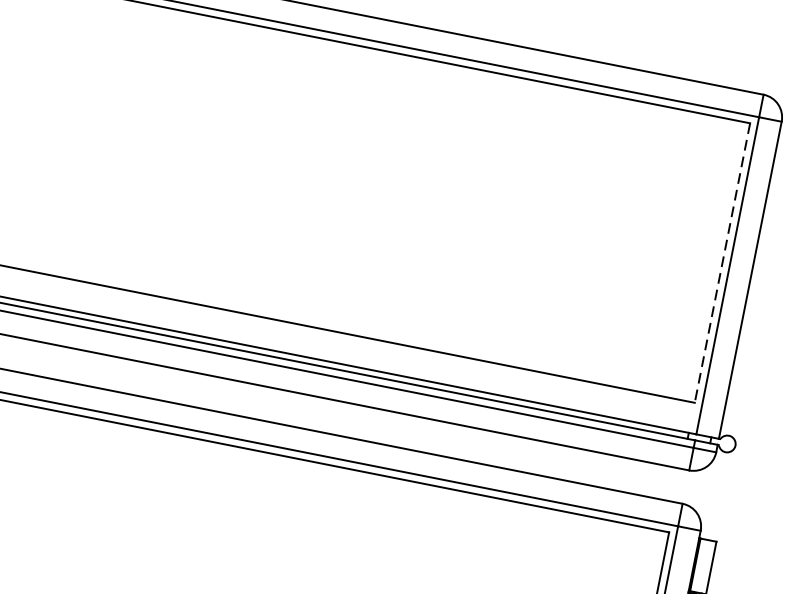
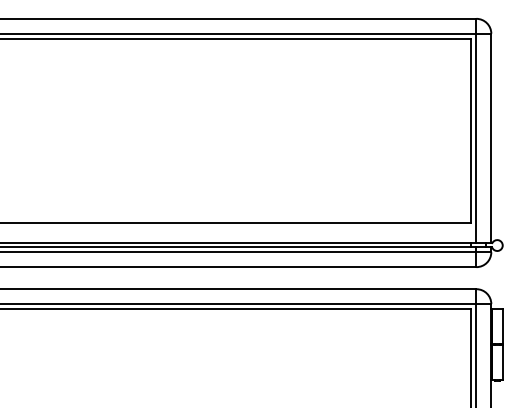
line: (722, 263) -> (471, 131), dashed -> solid

